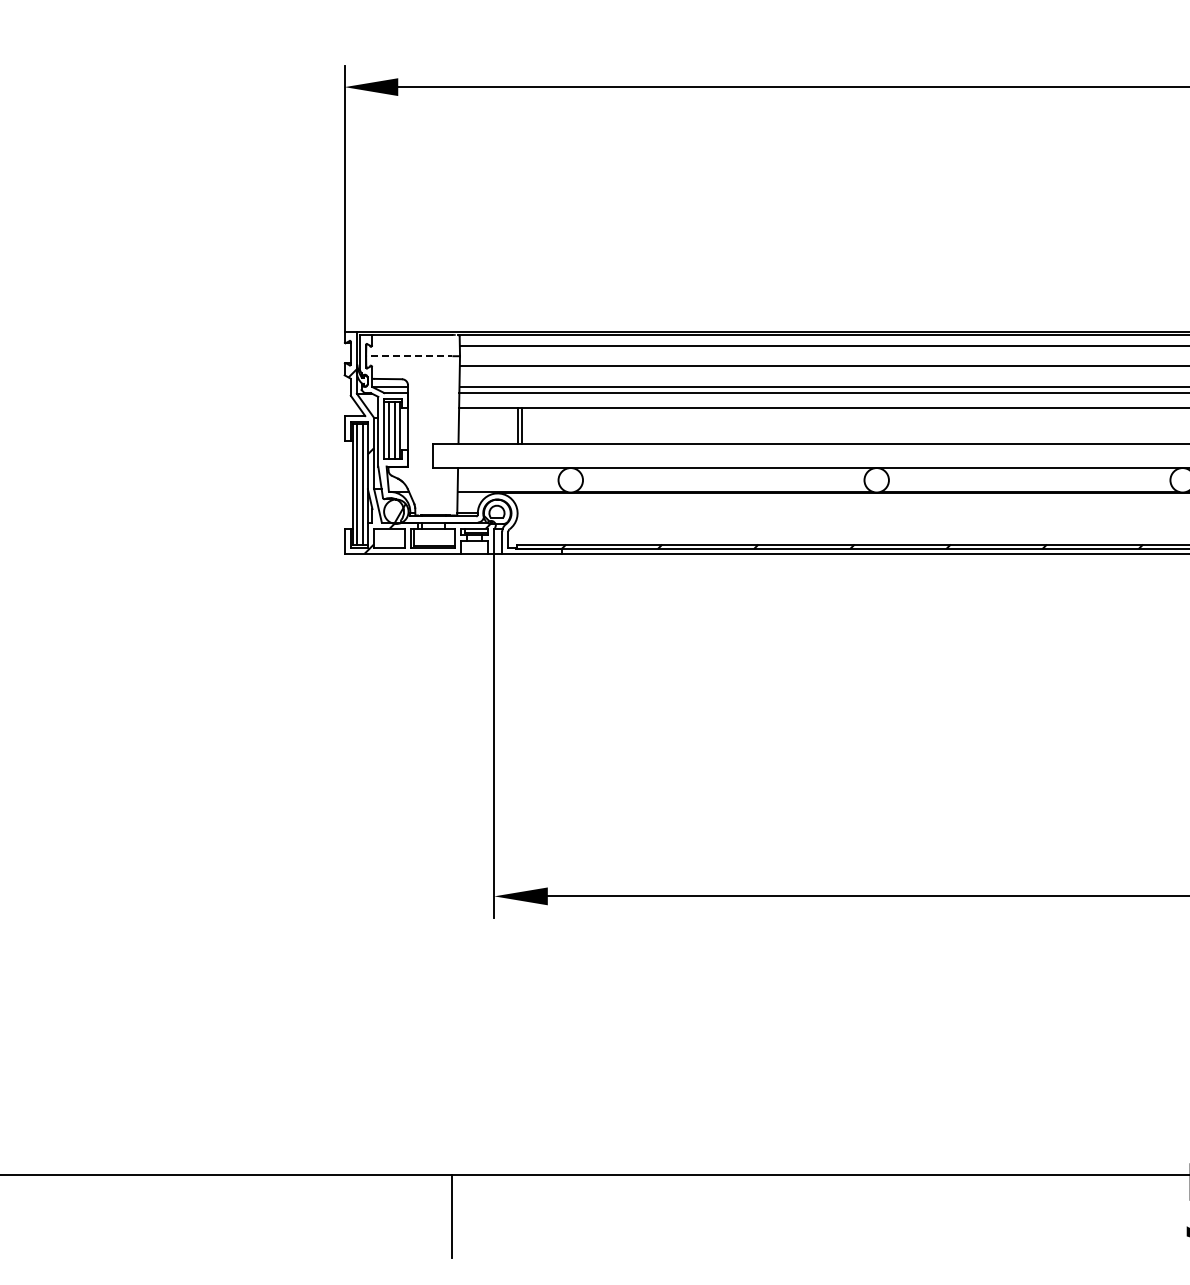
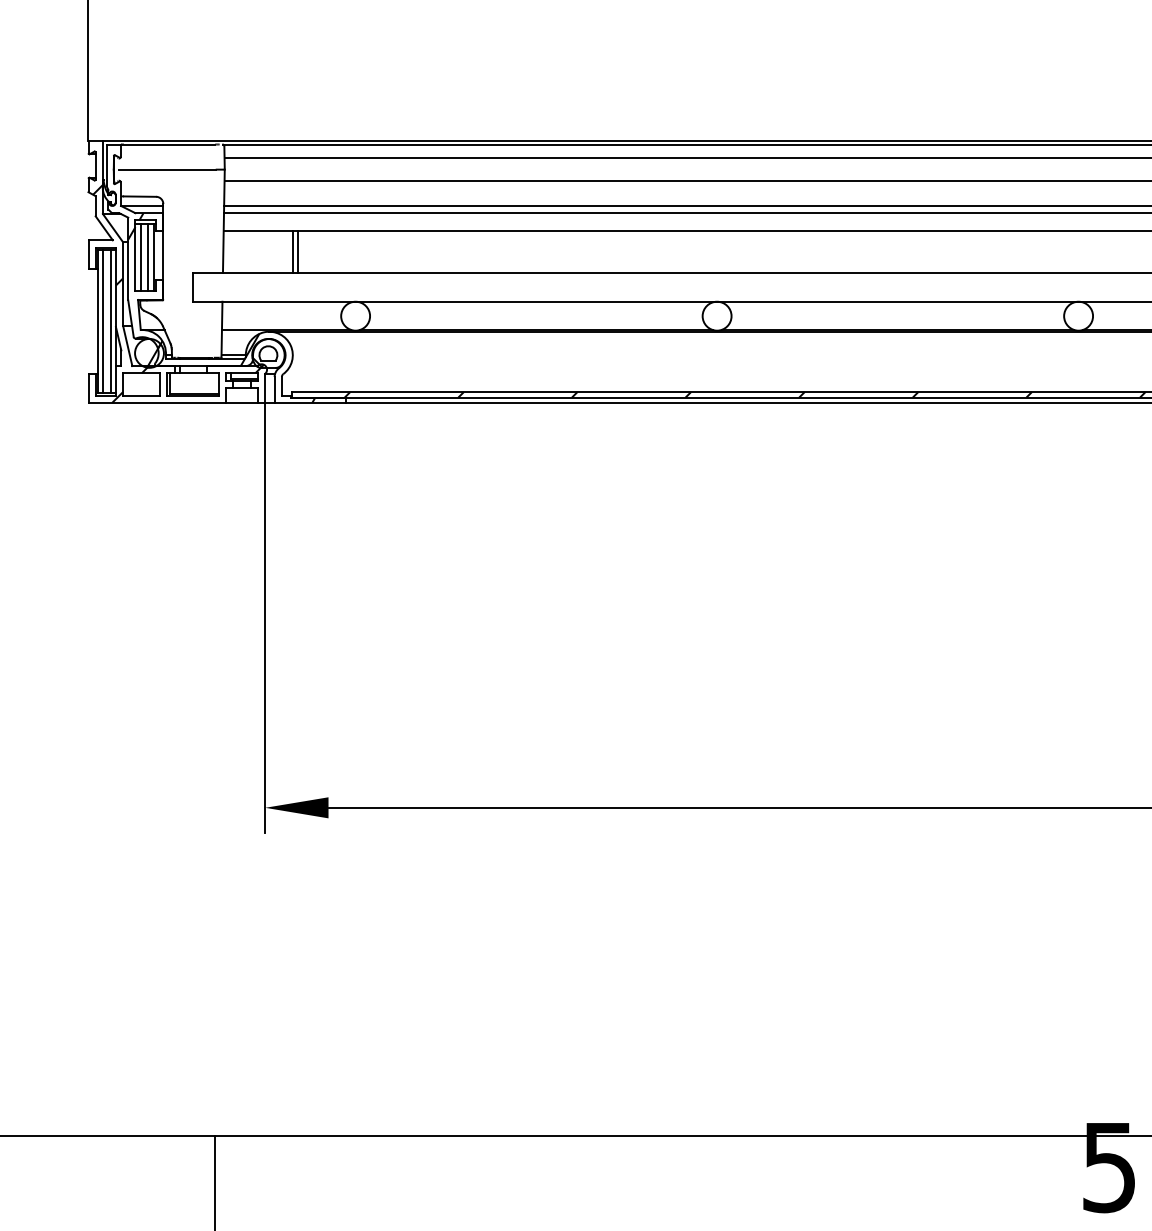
line: (411, 356) -> (167, 169), dashed -> solid
hatch: (457, 473) -> (221, 308), added

